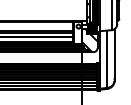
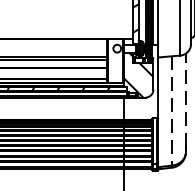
line: (114, 53) -> (185, 100), solid -> dashed
line: (107, 59) -> (172, 111), solid -> dashed

